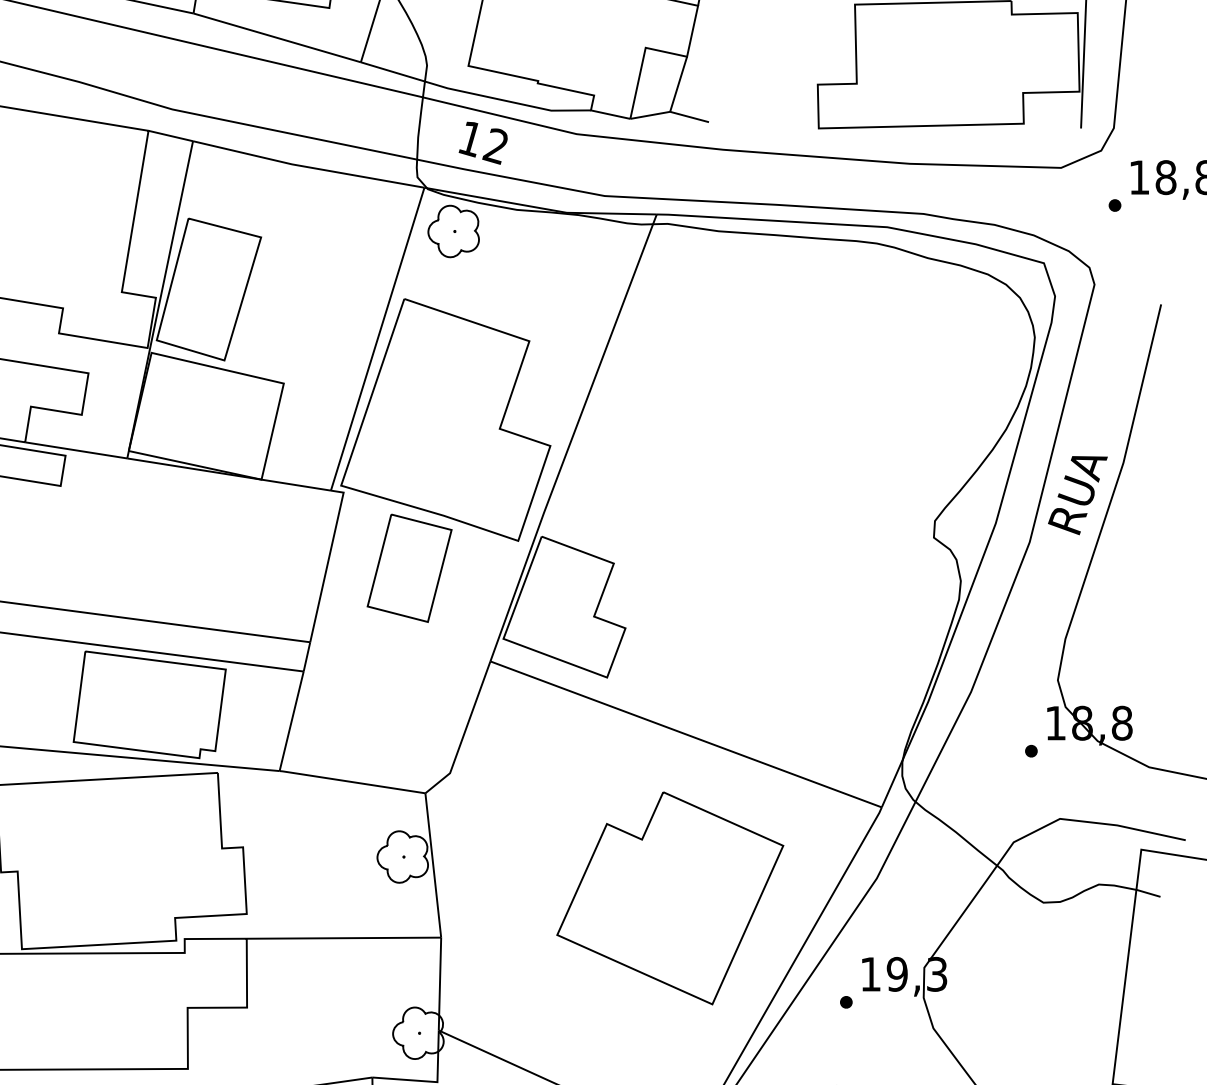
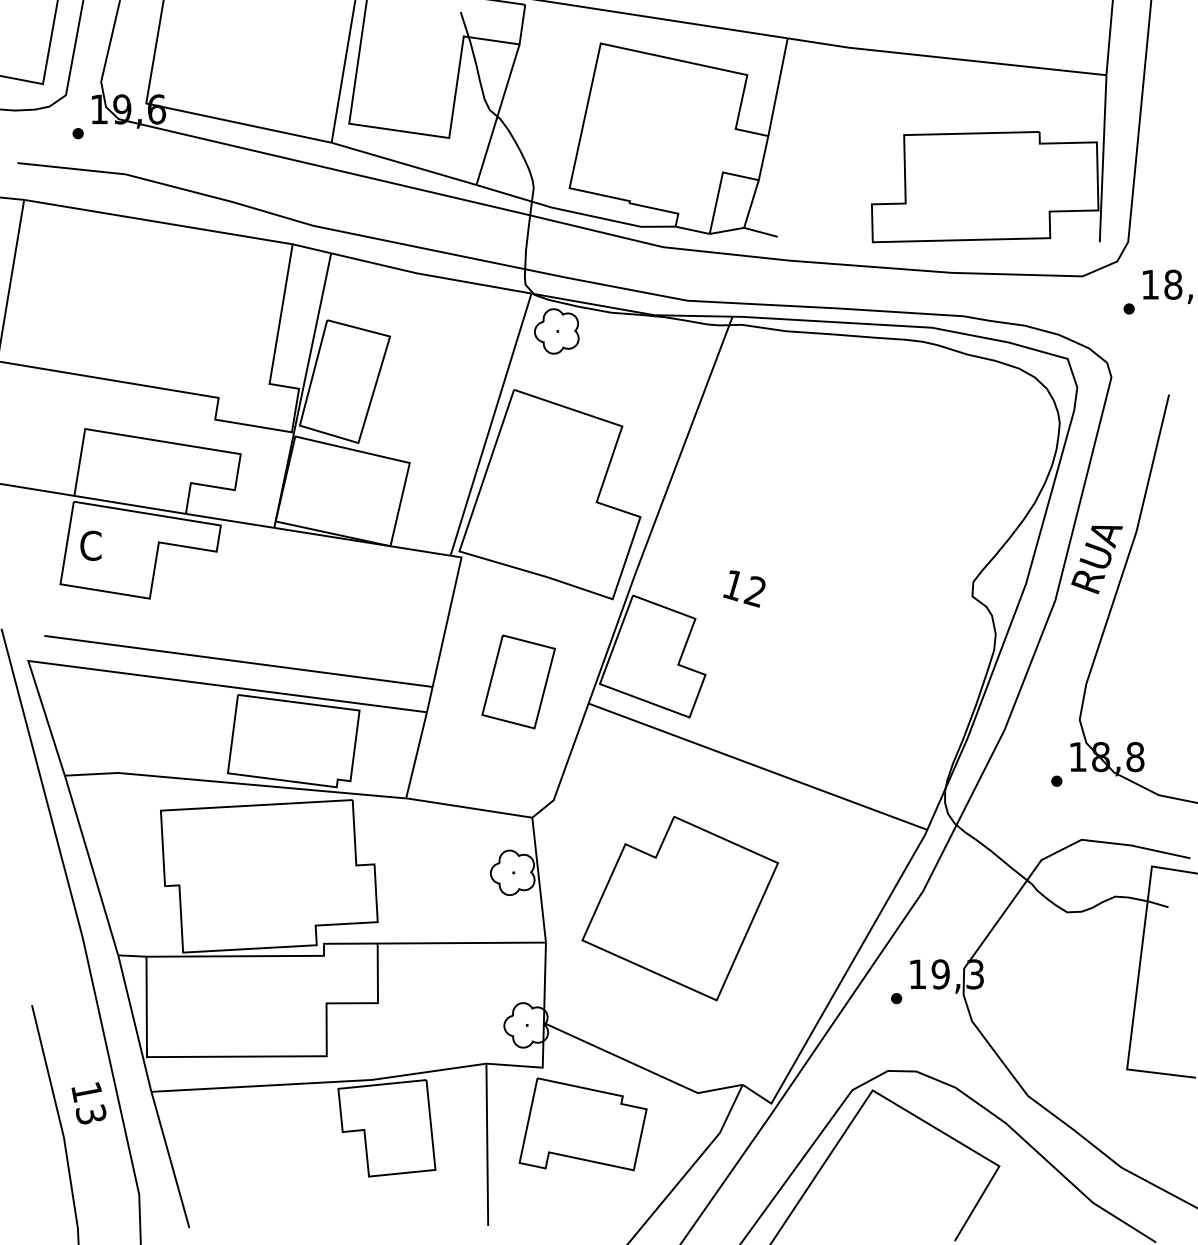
text: (483, 142) -> (744, 588), moved
part: (409, 567) -> (518, 681), moved
part: (669, 898) -> (679, 908), moved

